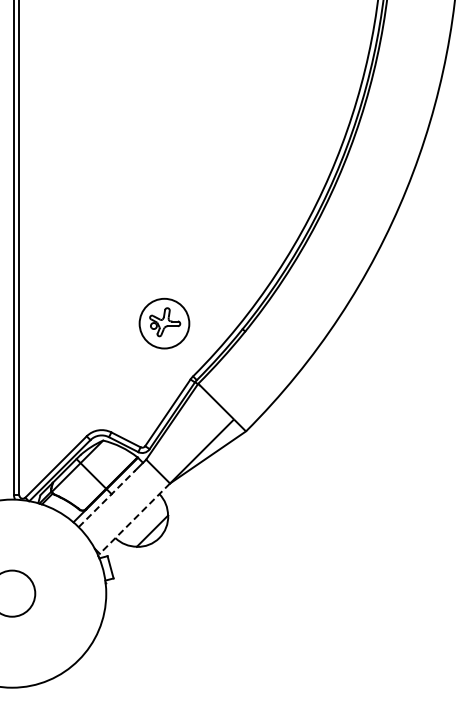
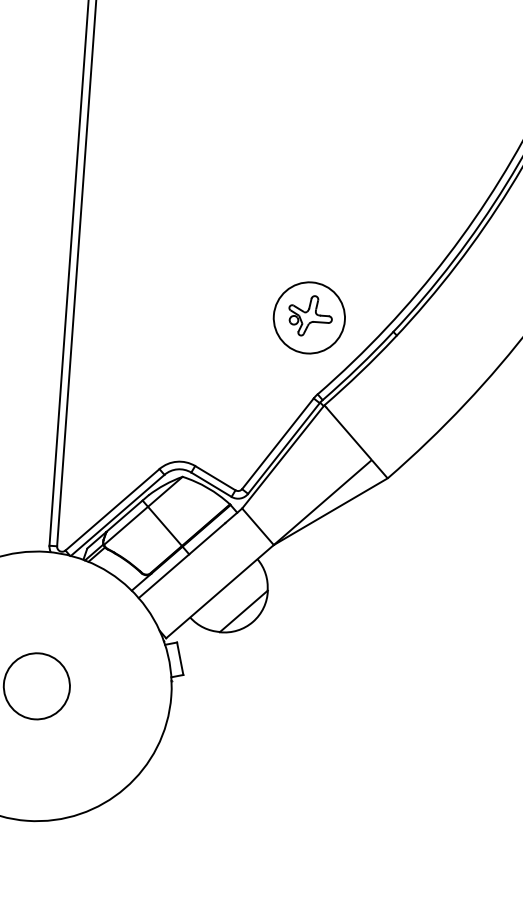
part: (164, 323) -> (309, 317), moved
line: (106, 498) -> (181, 559), dashed -> solid
line: (134, 518) -> (219, 591), dashed -> solid

